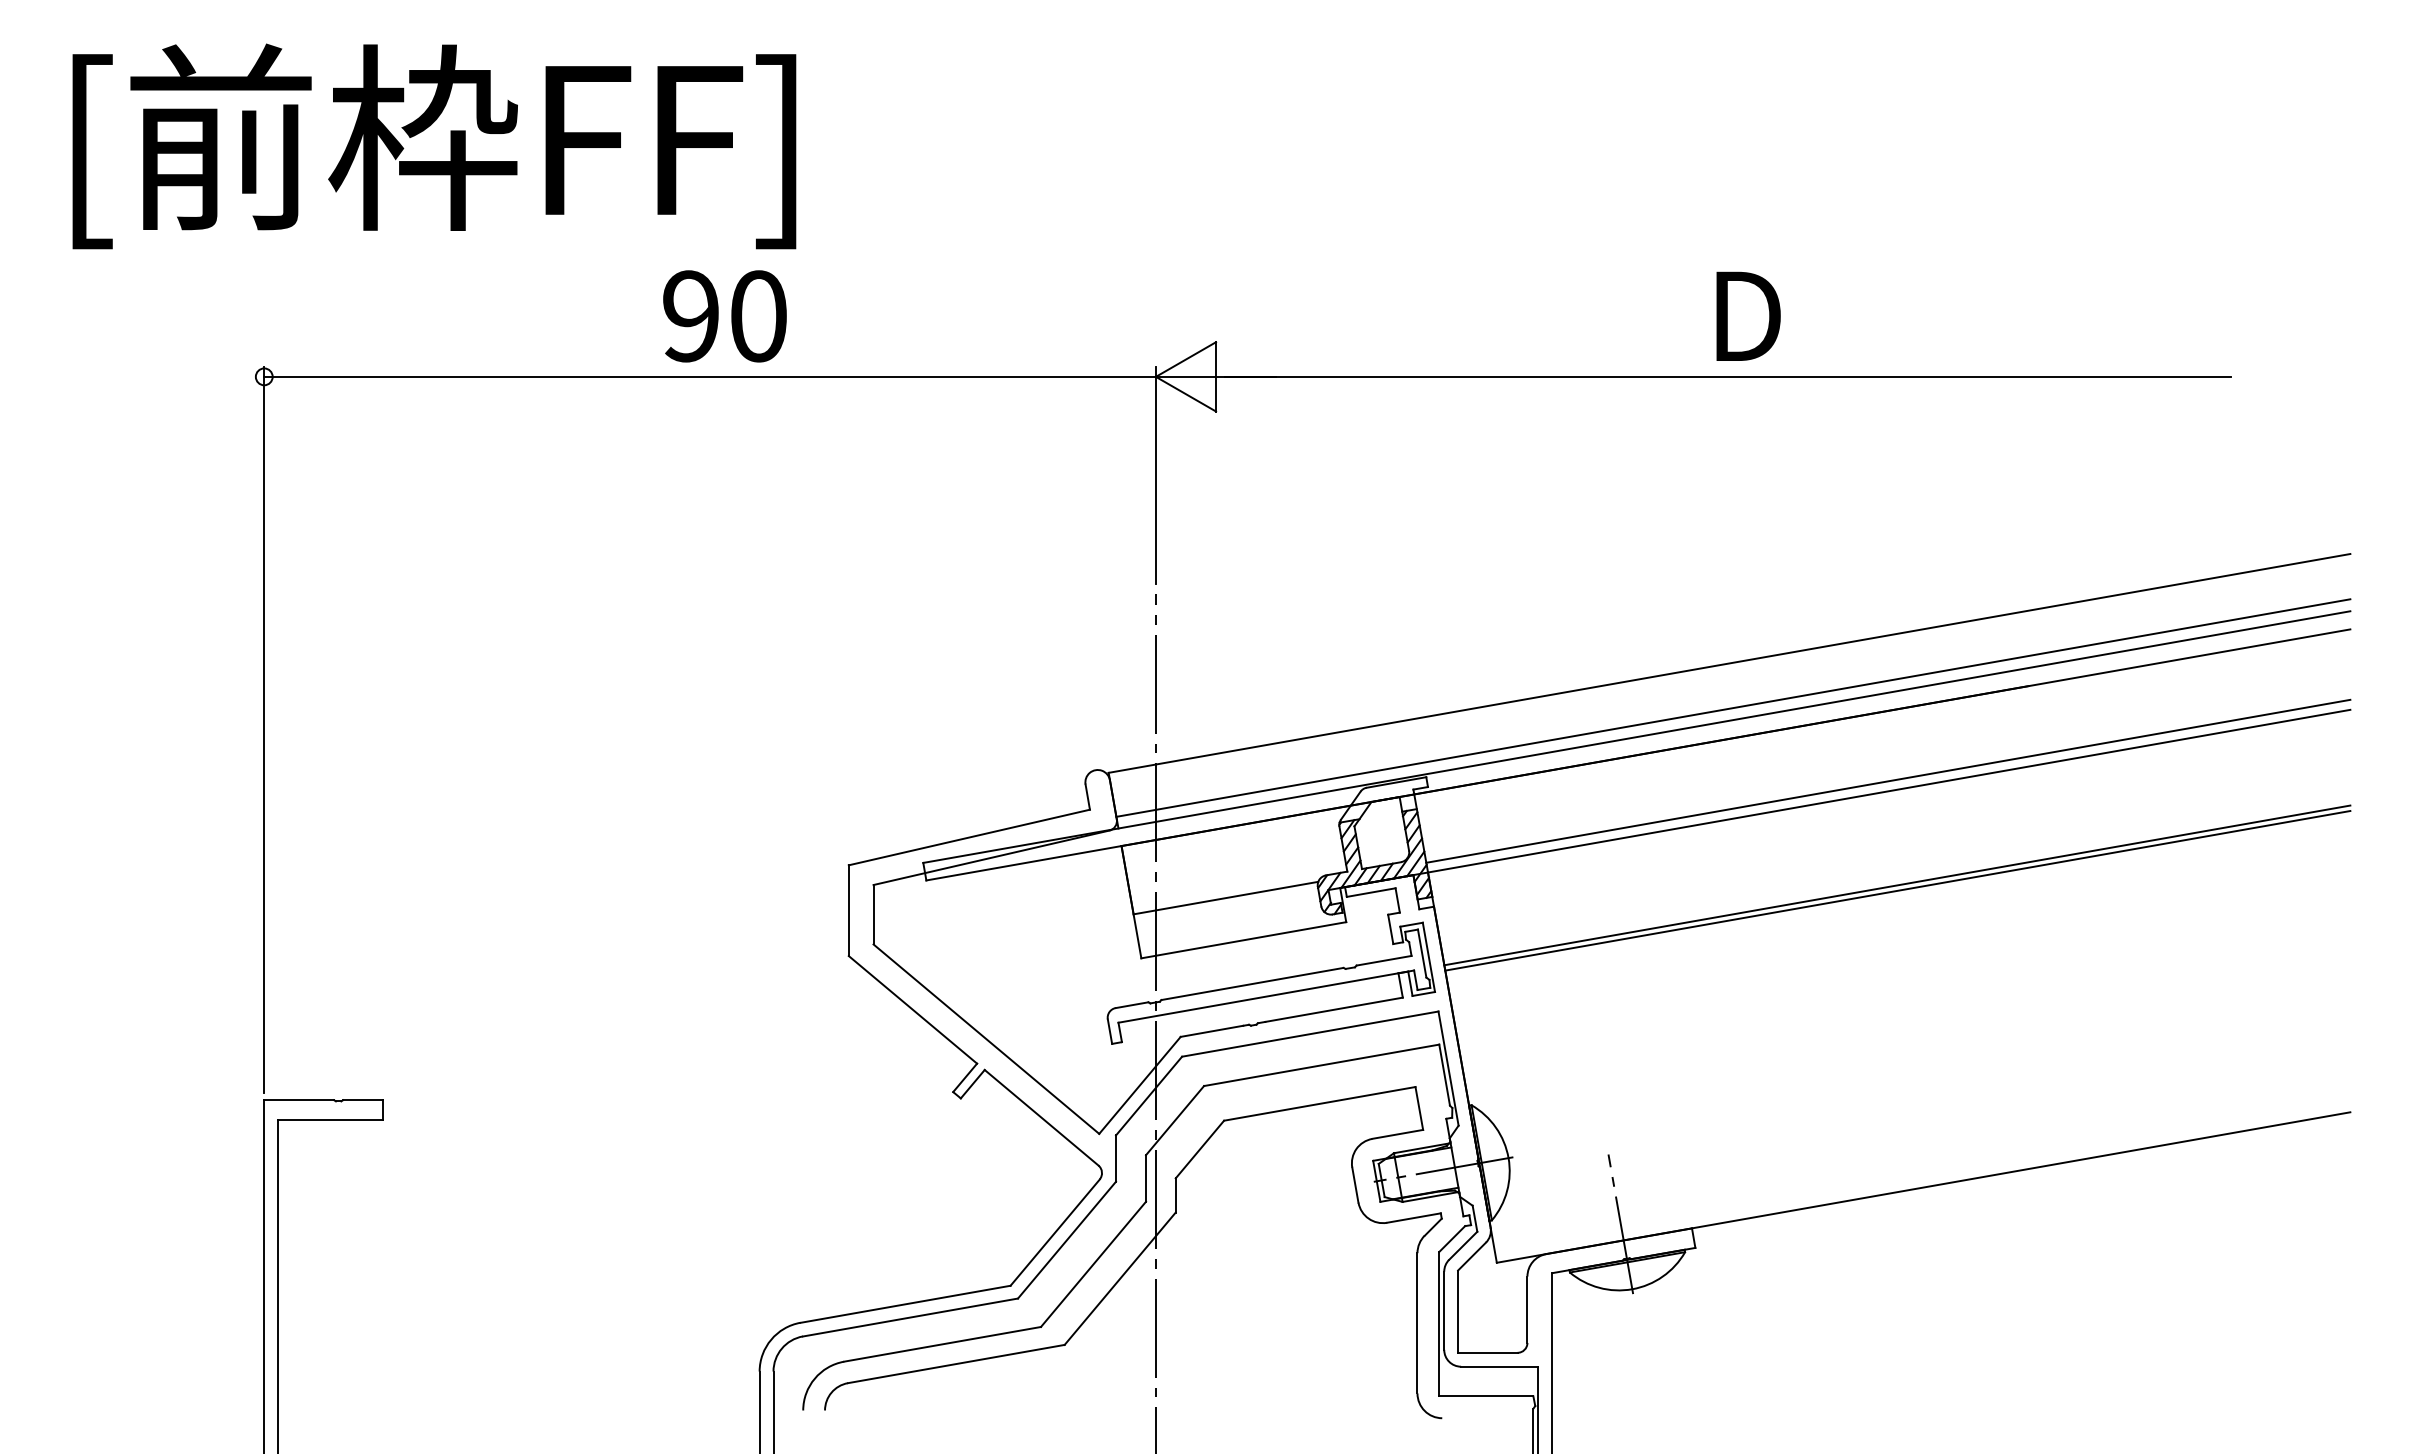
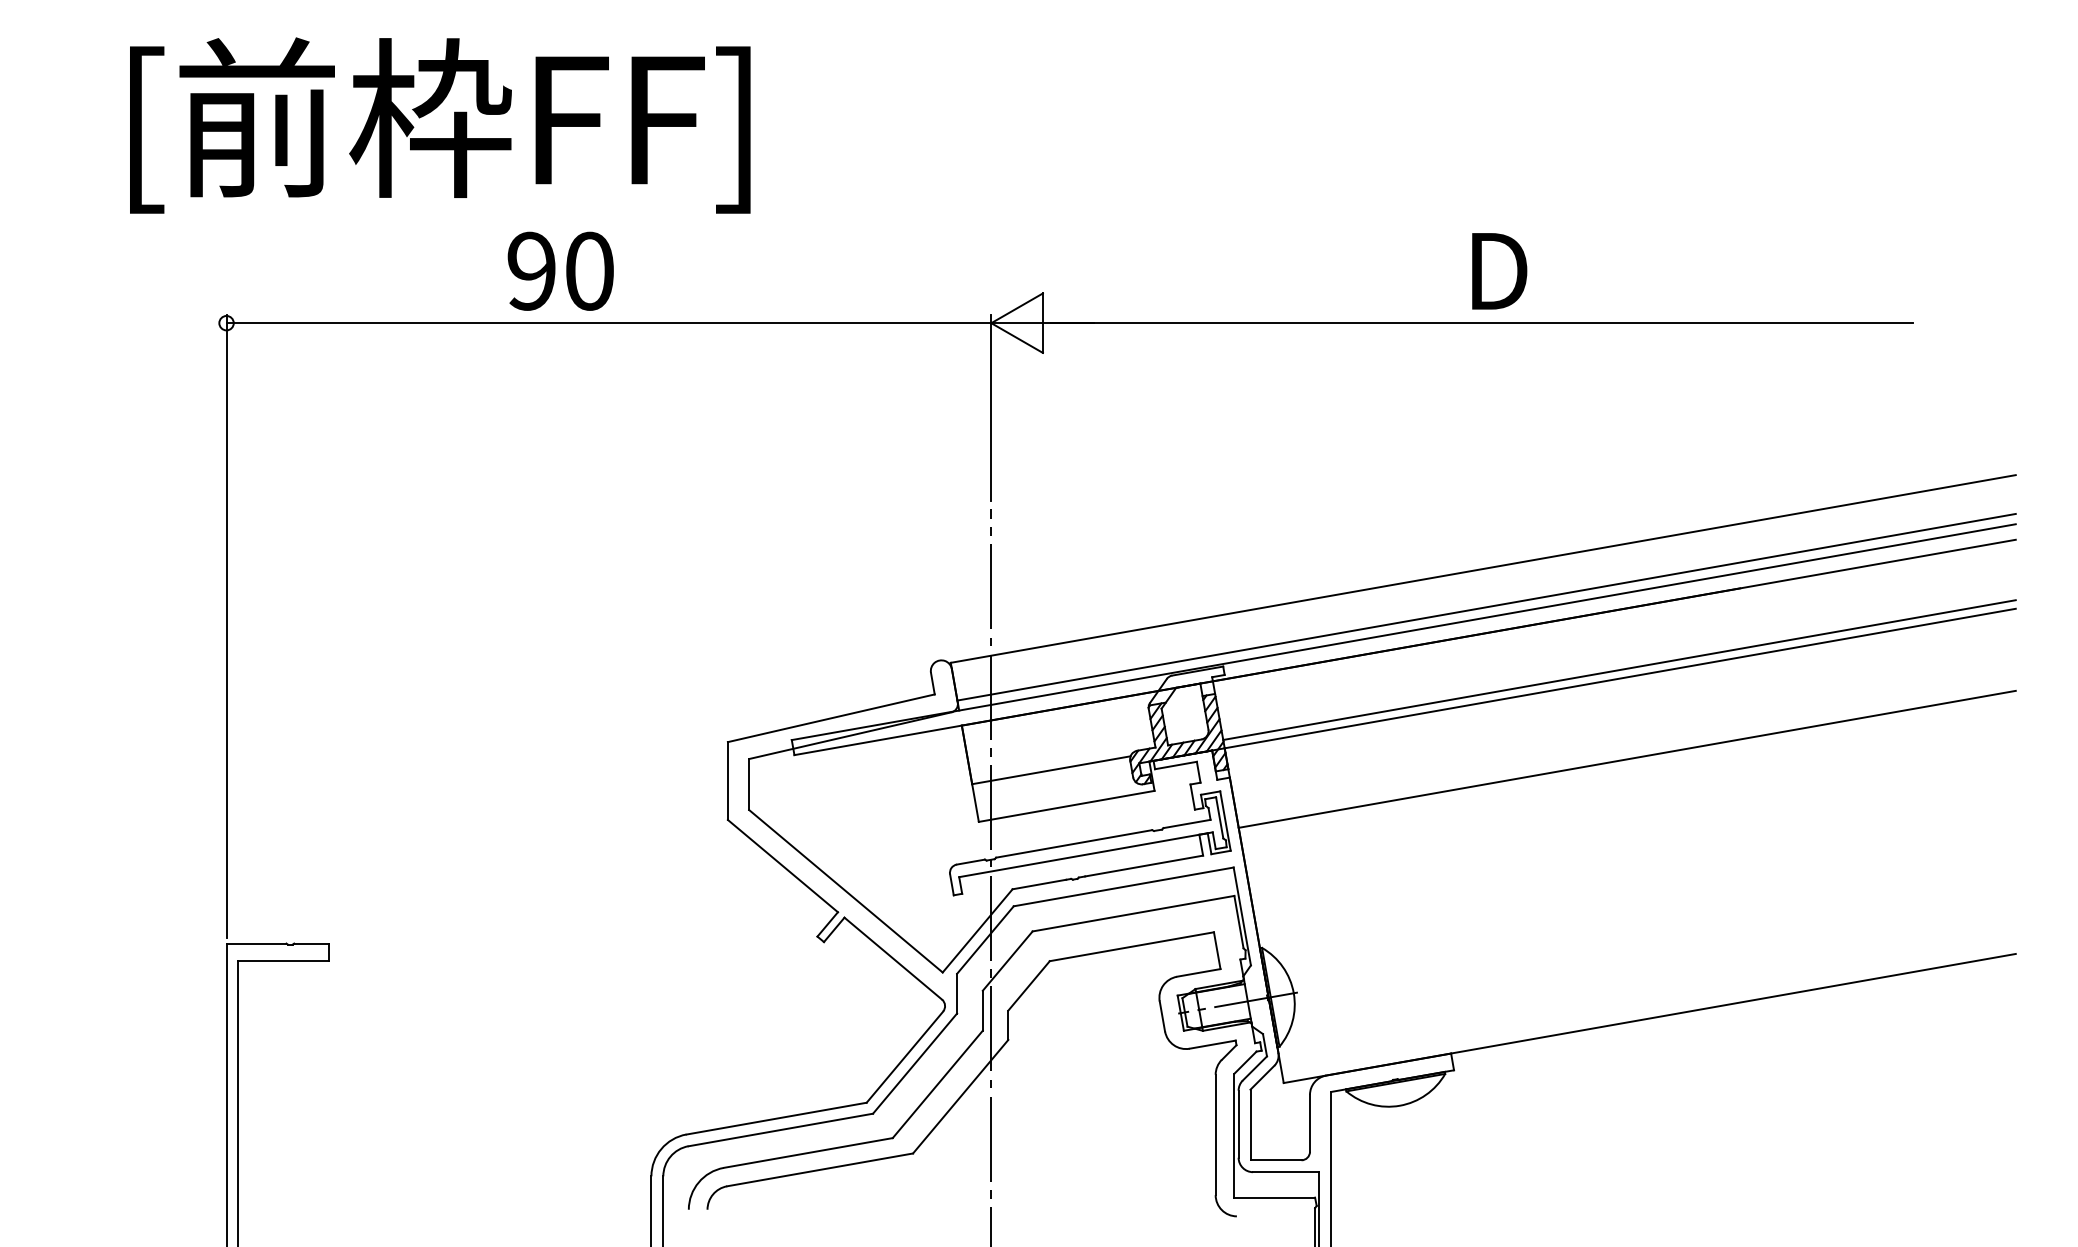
text: (434, 146) -> (440, 125), moved
text: (724, 316) -> (560, 271), moved
line: (1897, 890) -> (1627, 763), removed
line: (1620, 1224) -> (1389, 1050), removed

